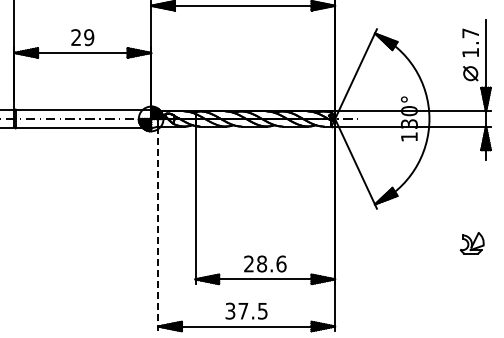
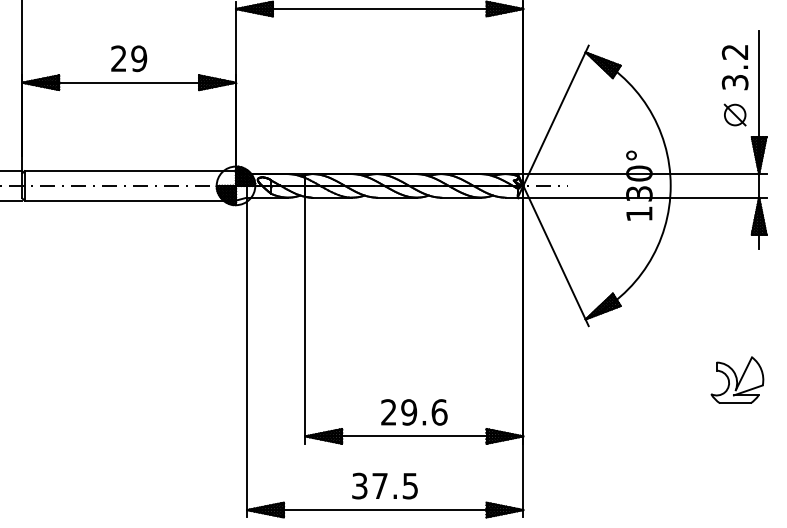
text: (470, 42) -> (734, 66), 1.7 -> 3.2
line: (158, 229) -> (247, 358), dashed -> solid
part: (471, 242) -> (736, 378), size x1.43
text: (262, 263) -> (409, 411), 28.6 -> 29.6

